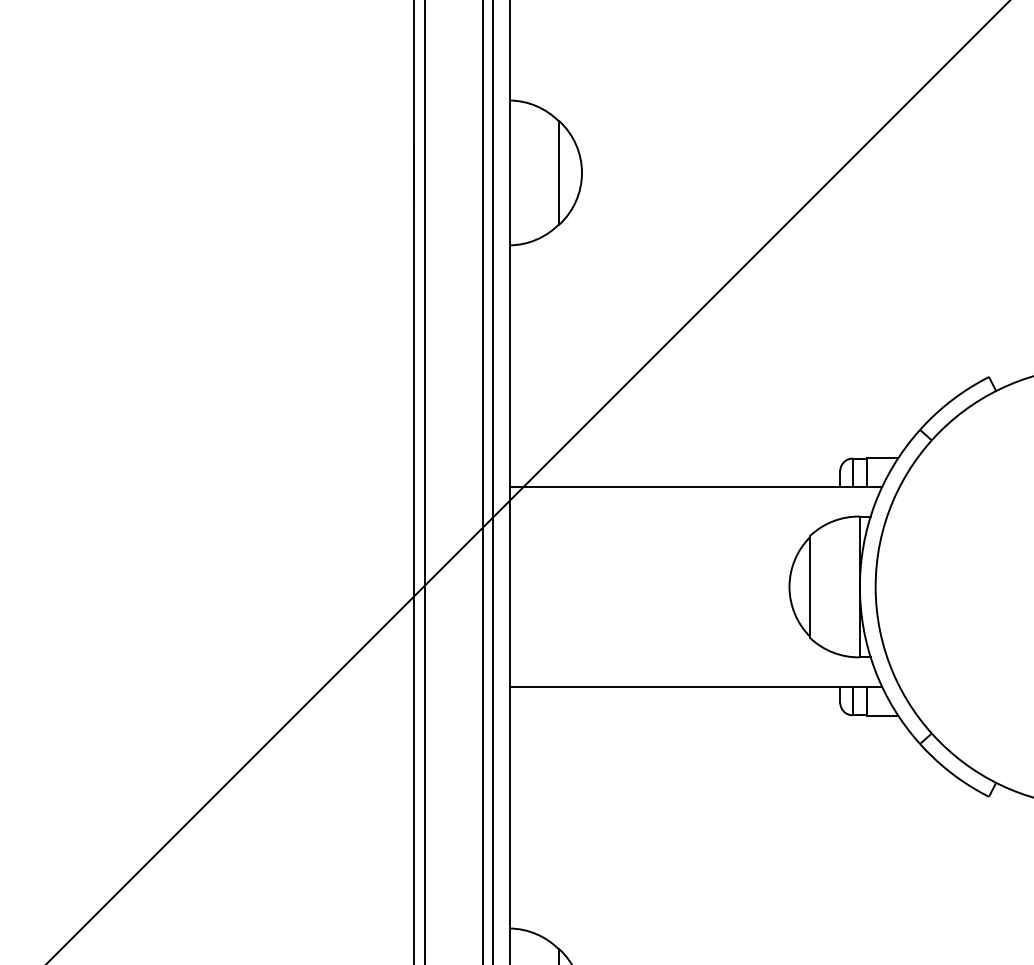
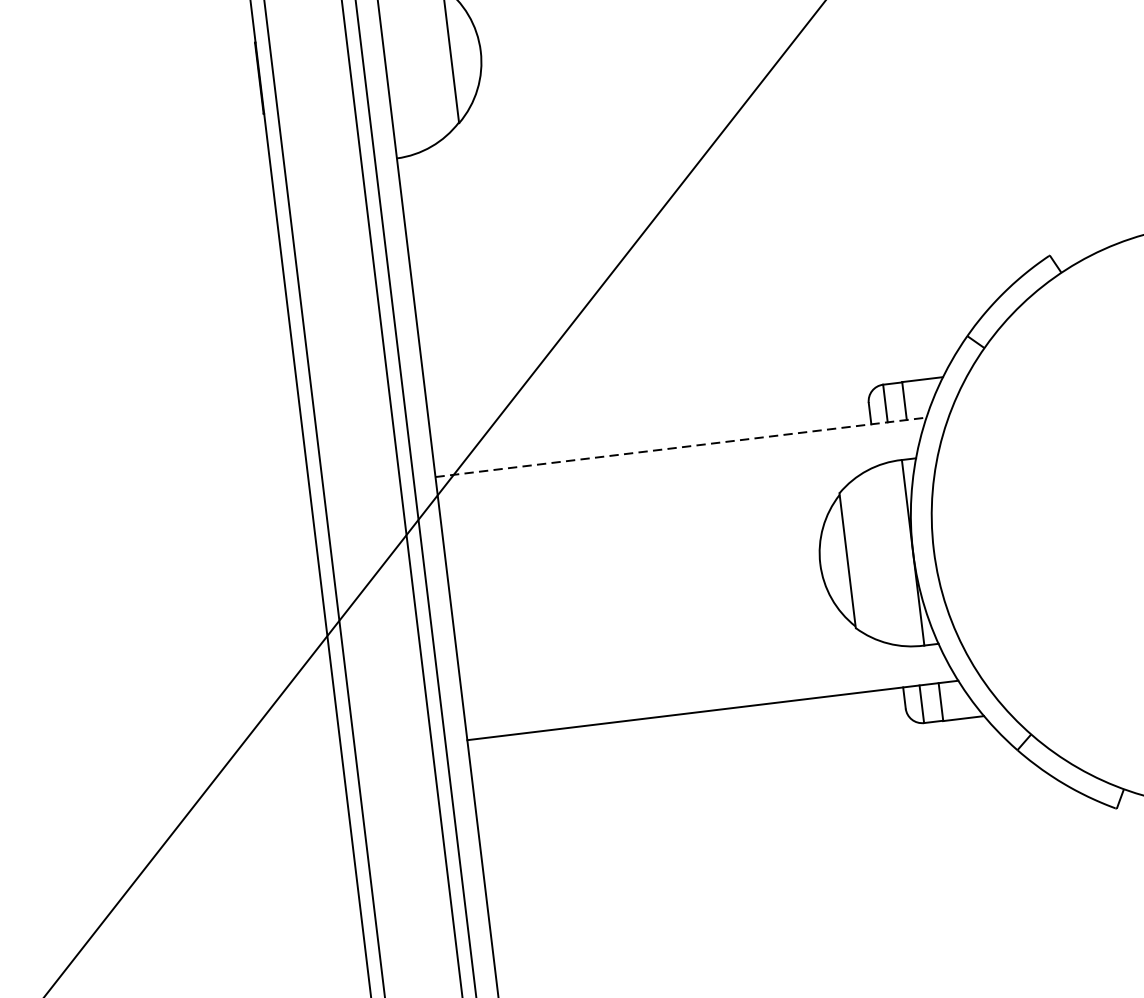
line: (696, 487) -> (681, 447), solid -> dashed

